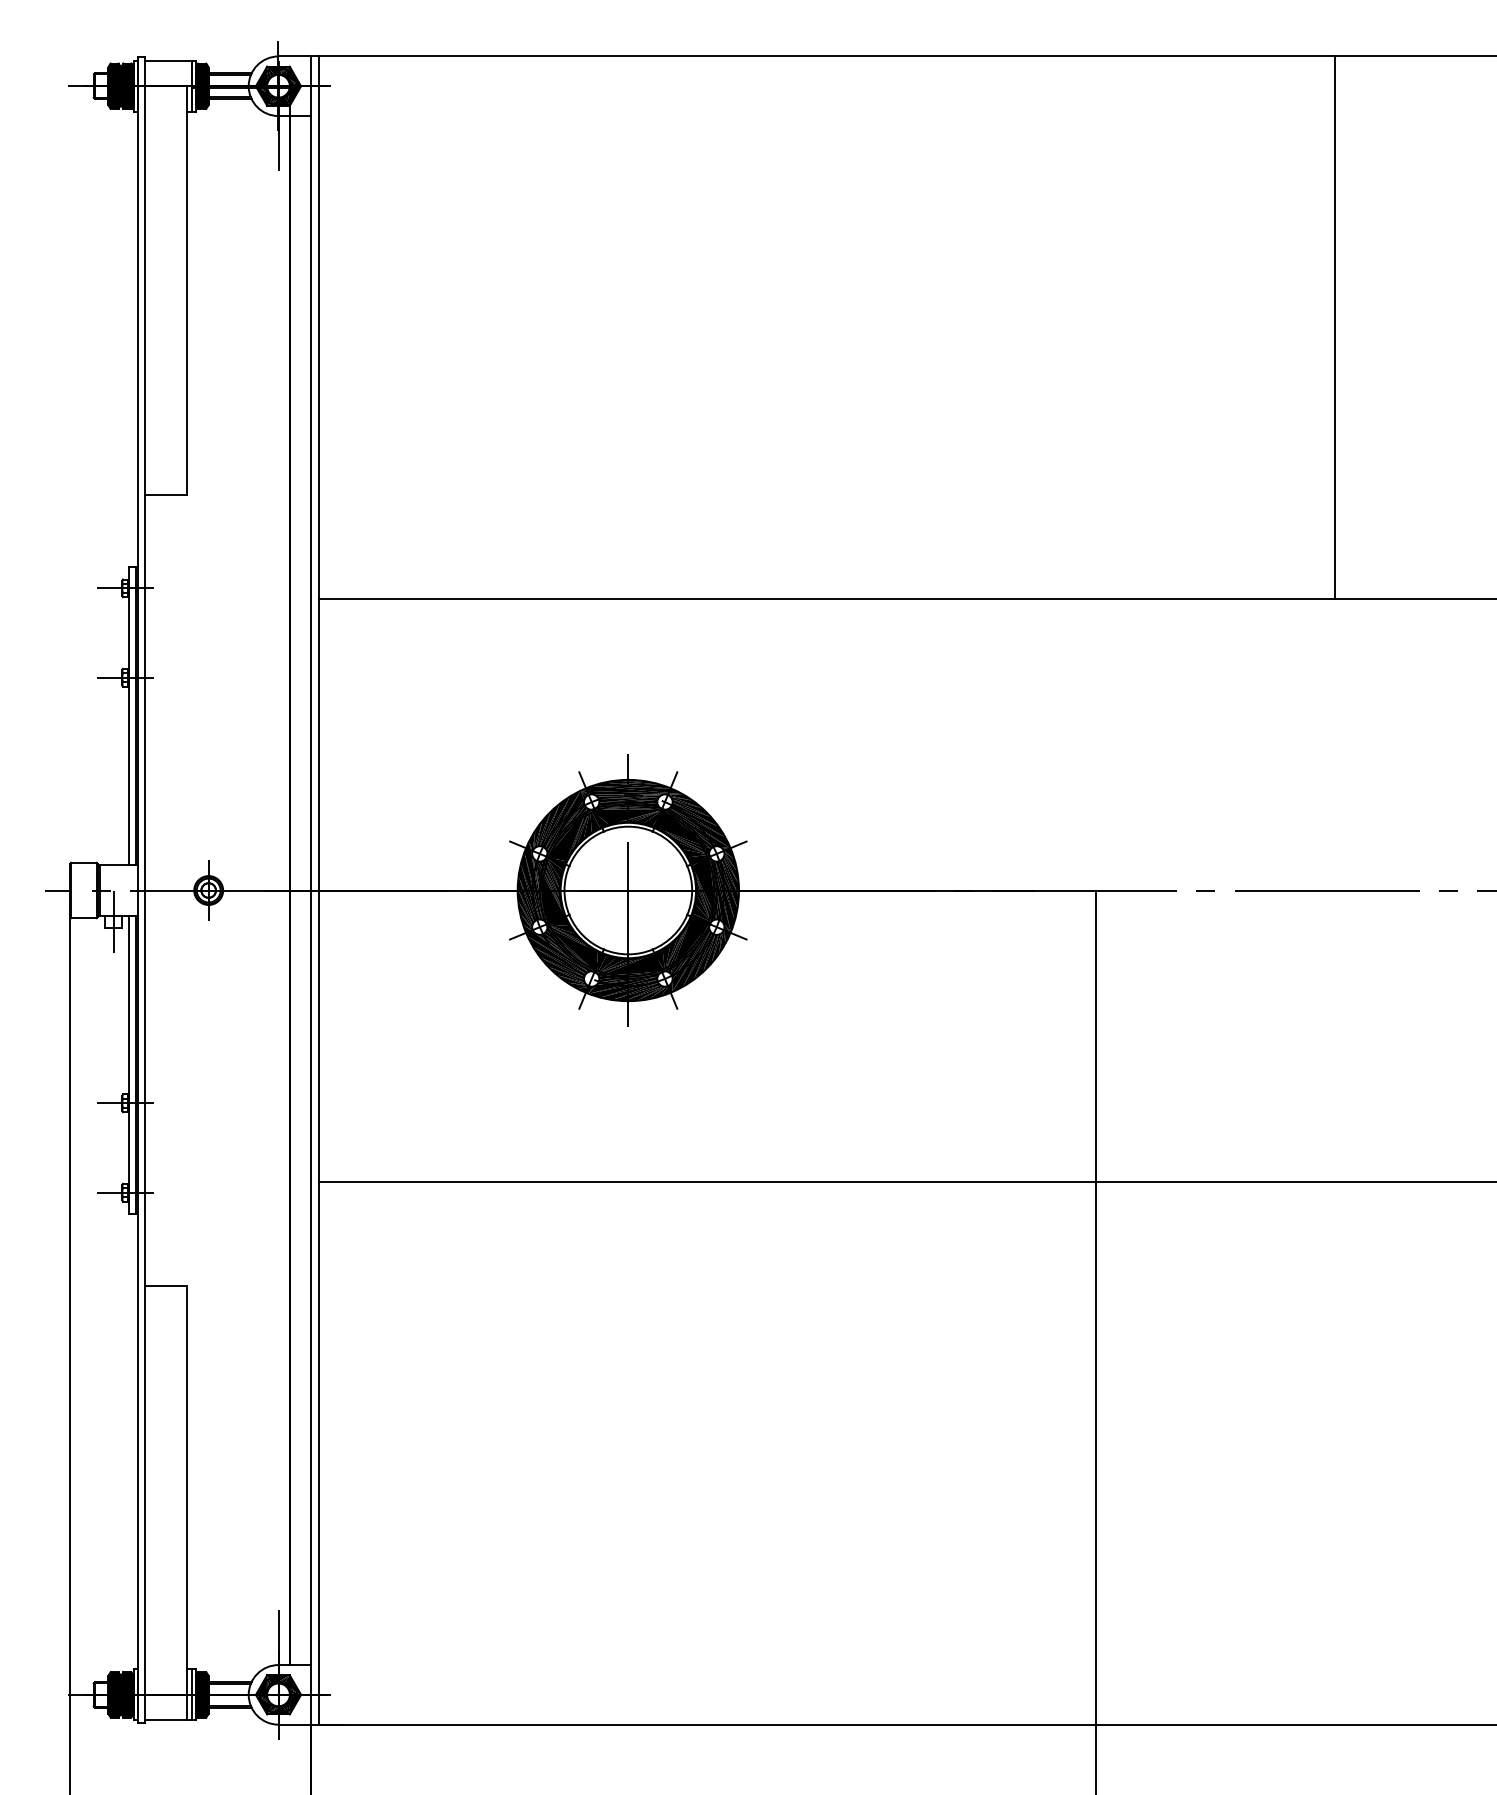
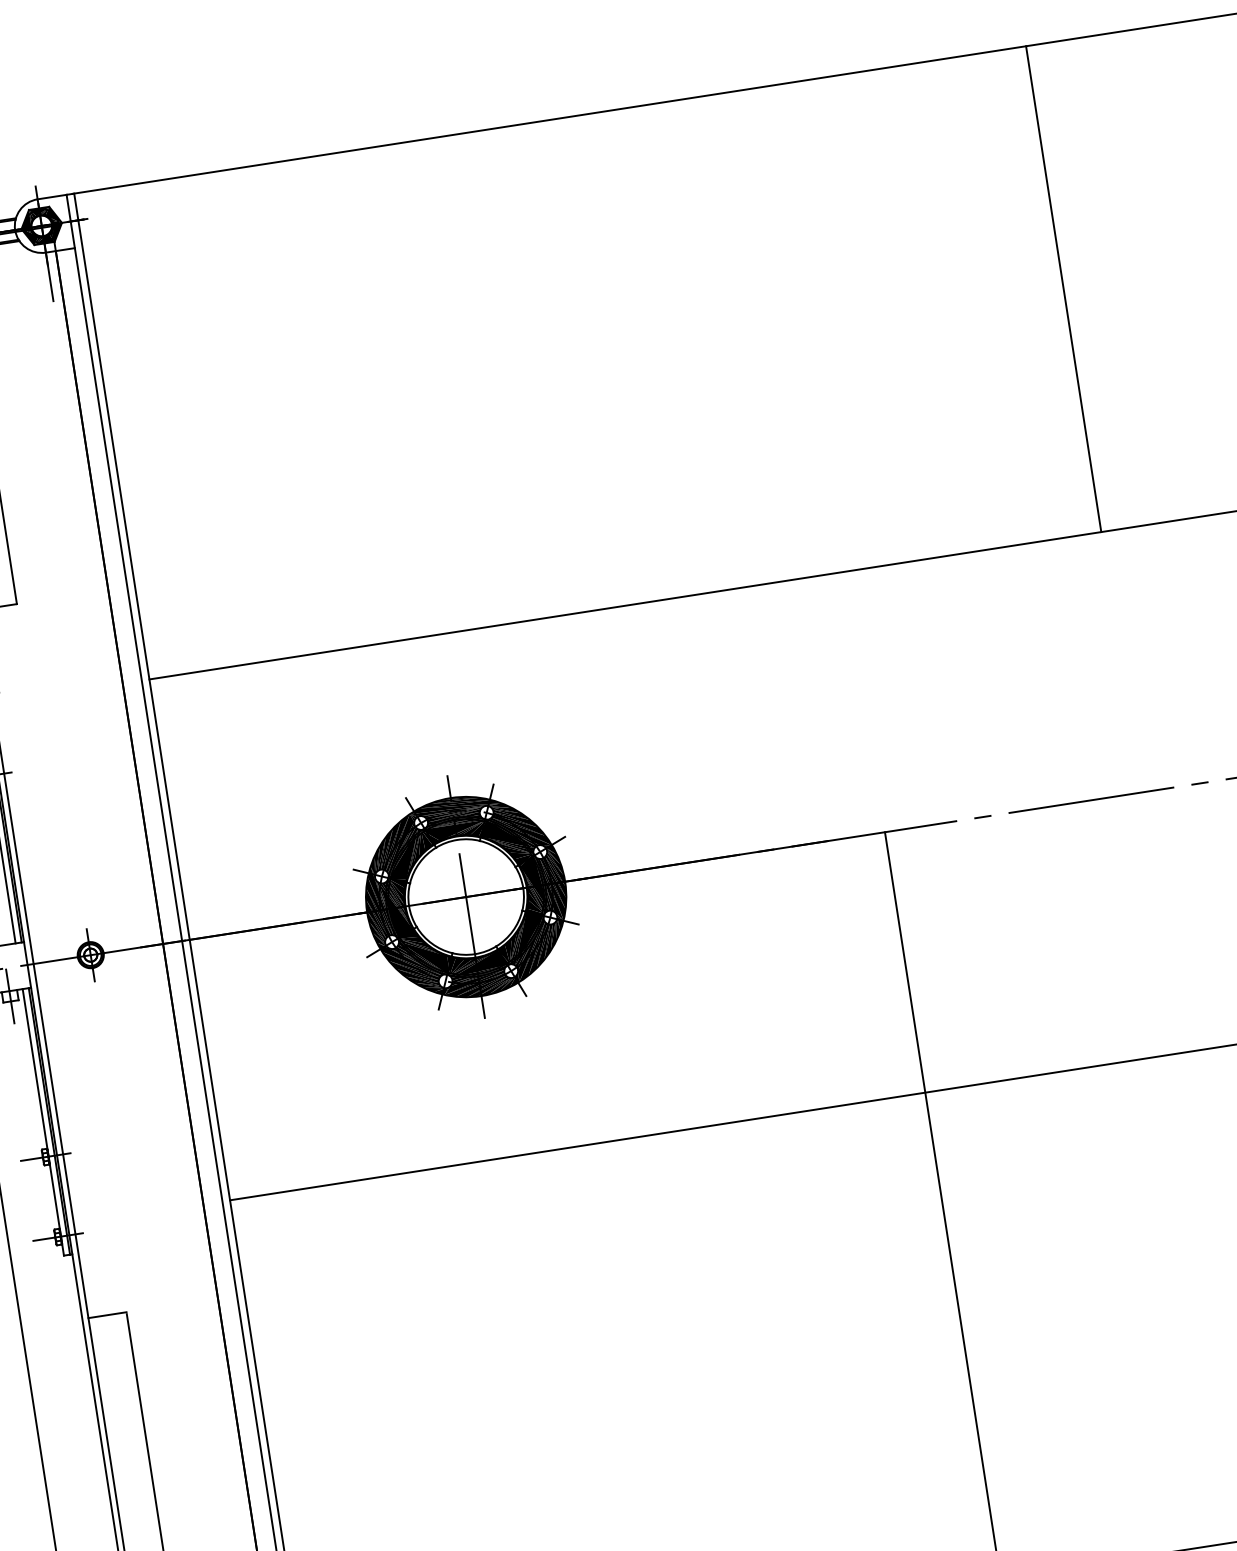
line: (1335, 327) -> (1063, 288), moved

